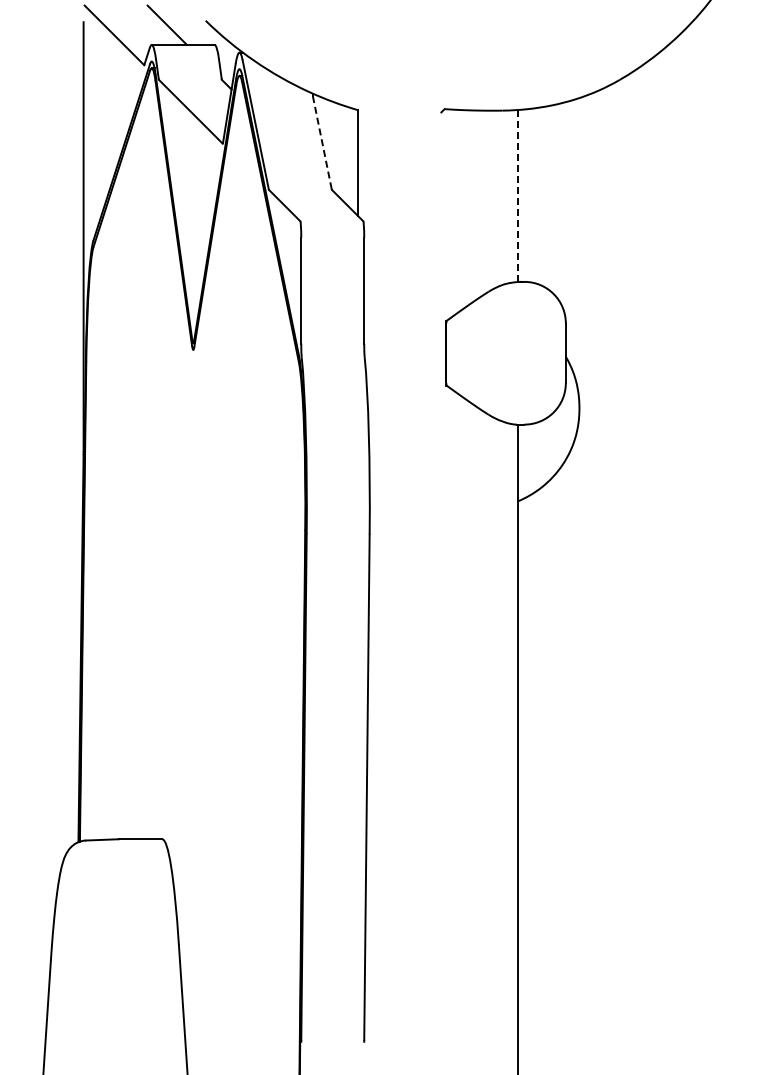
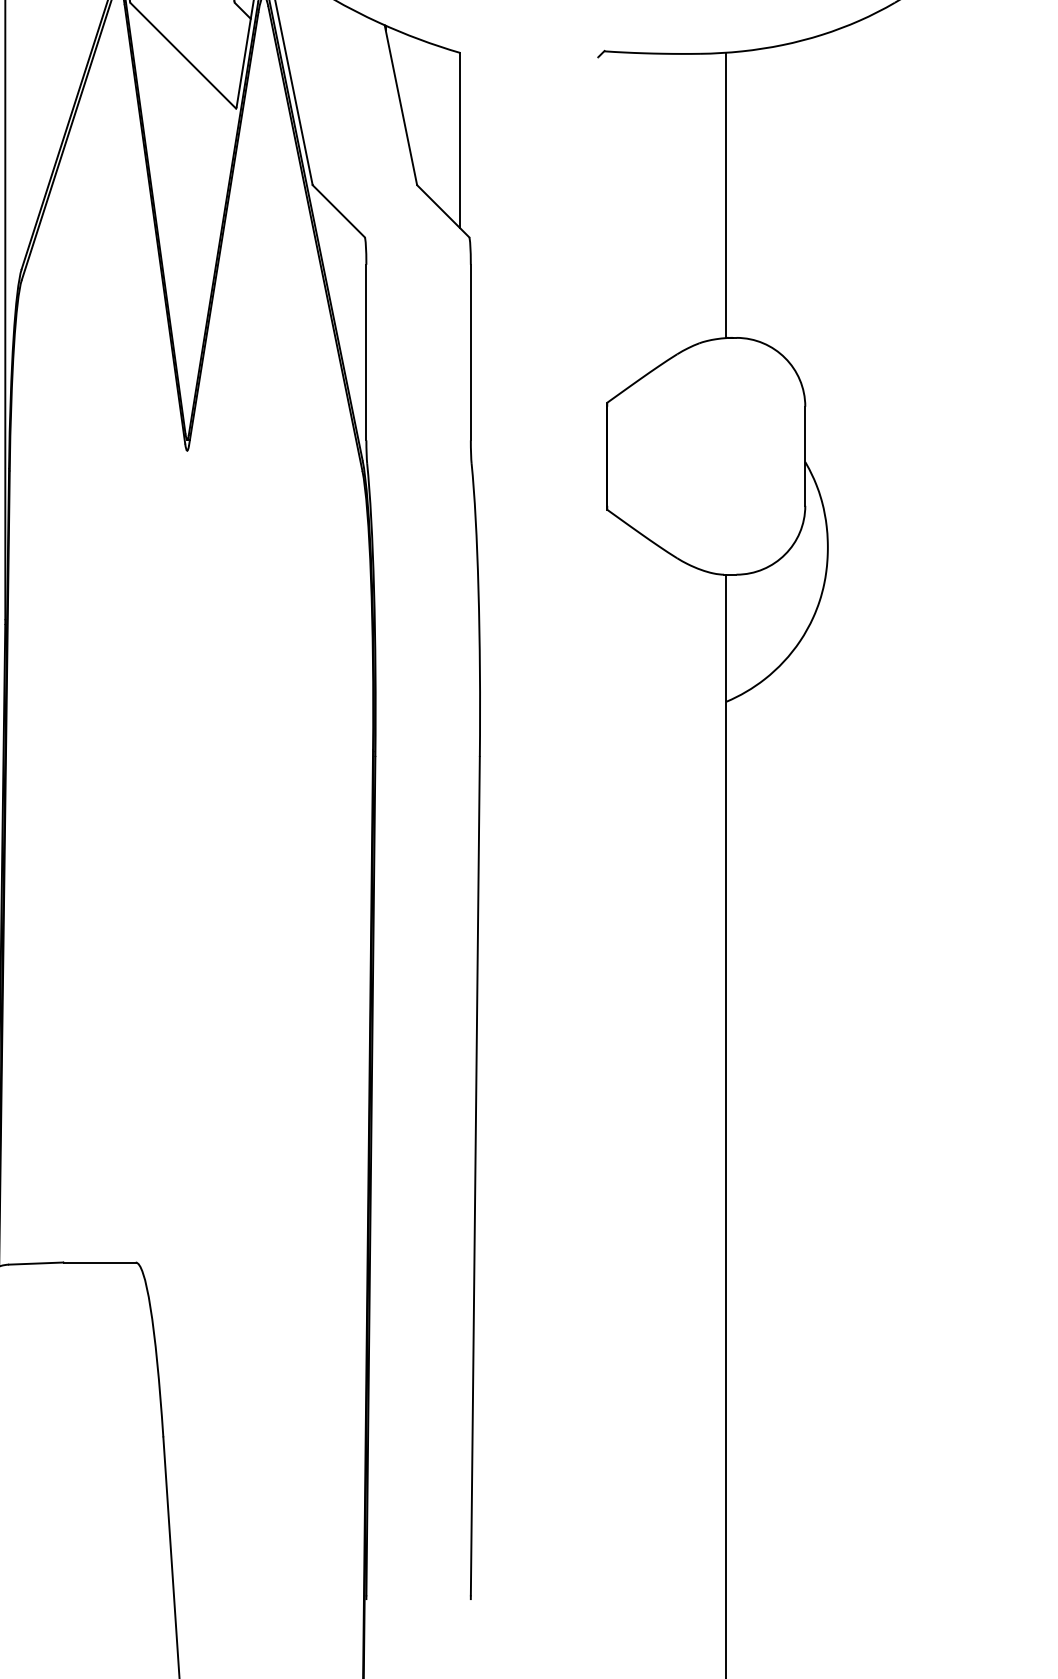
line: (322, 141) -> (401, 105), dashed -> solid
line: (518, 196) -> (726, 196), dashed -> solid

